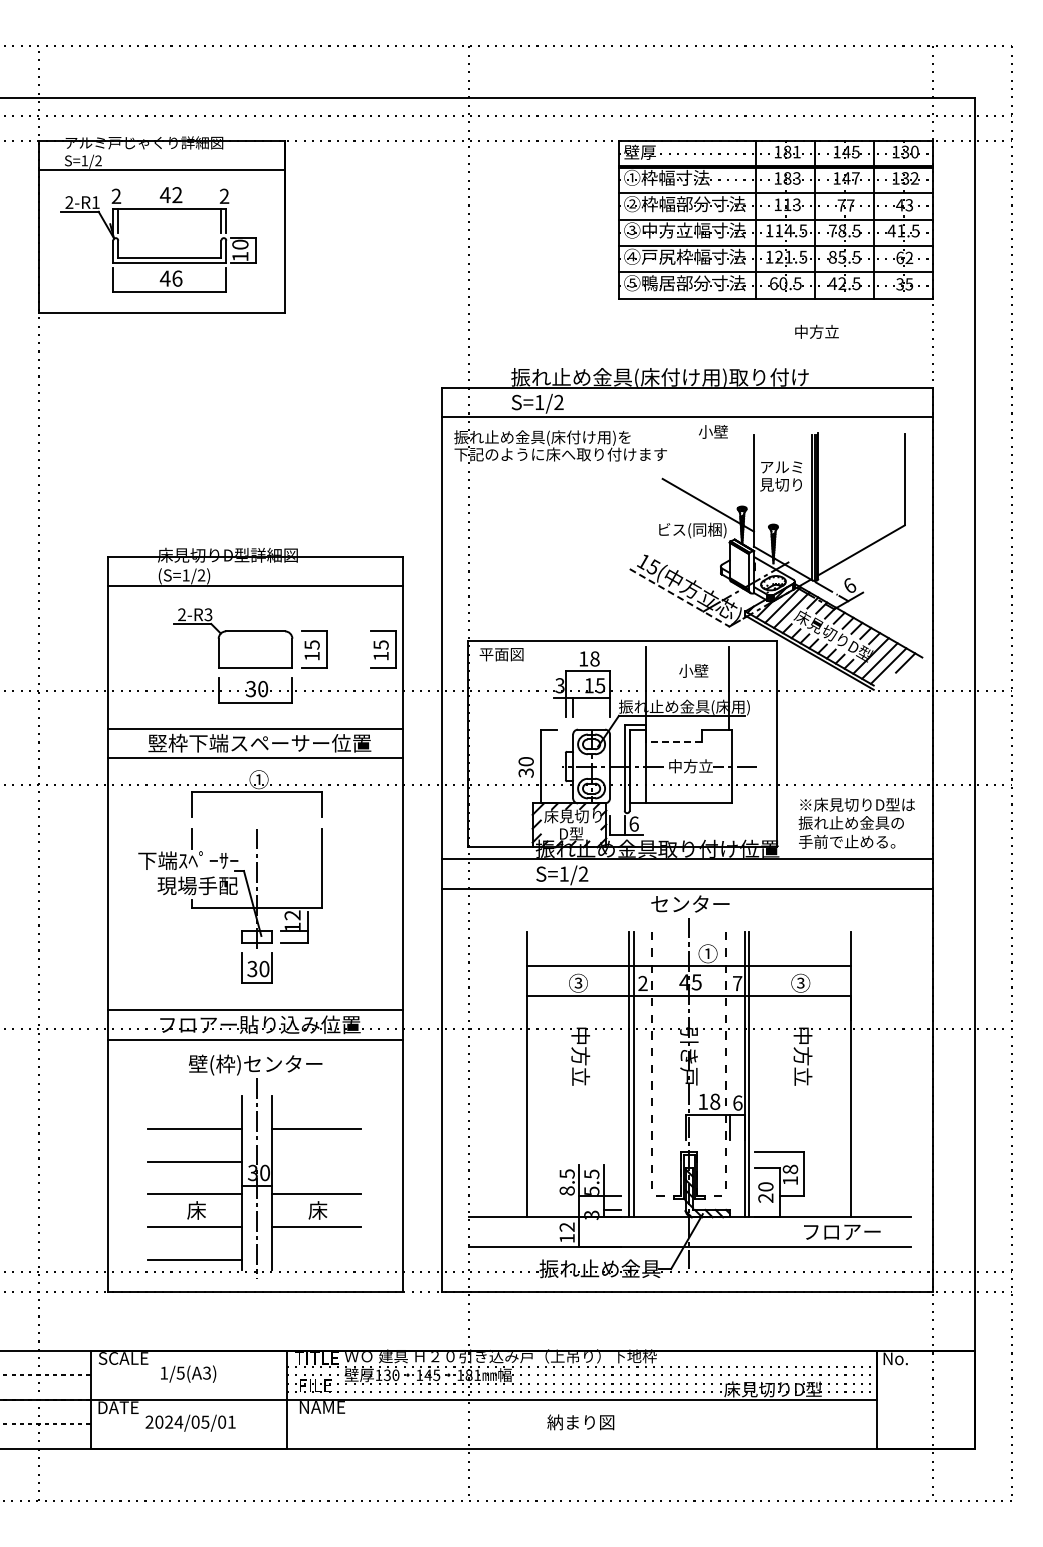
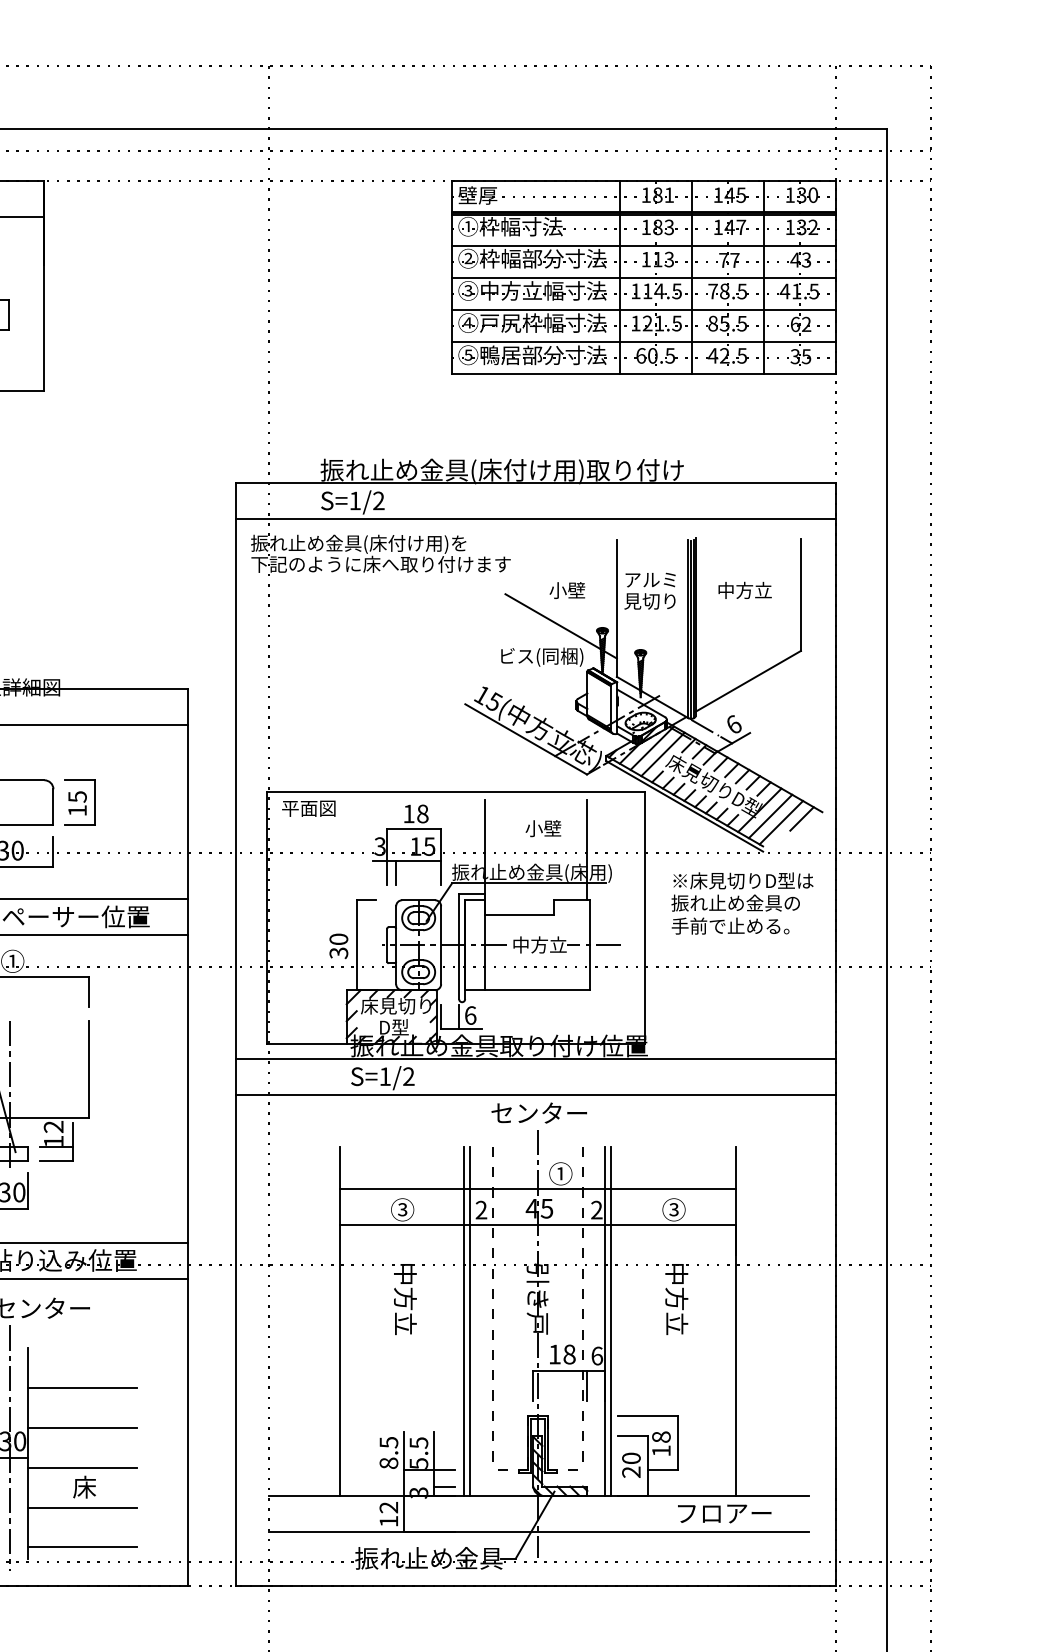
text: (816, 331) -> (744, 590), moved
text: (713, 431) -> (567, 590), moved
line: (679, 597) -> (525, 738), dashed -> solid
part: (383, 649) -> (164, 802), removed
line: (673, 741) -> (518, 914), dashed -> solid
text: (856, 822) -> (742, 902), moved
text: (737, 982) -> (596, 1208), 7 -> 2
line: (315, 1161) -> (81, 1427), added
line: (315, 1259) -> (81, 1547), added

